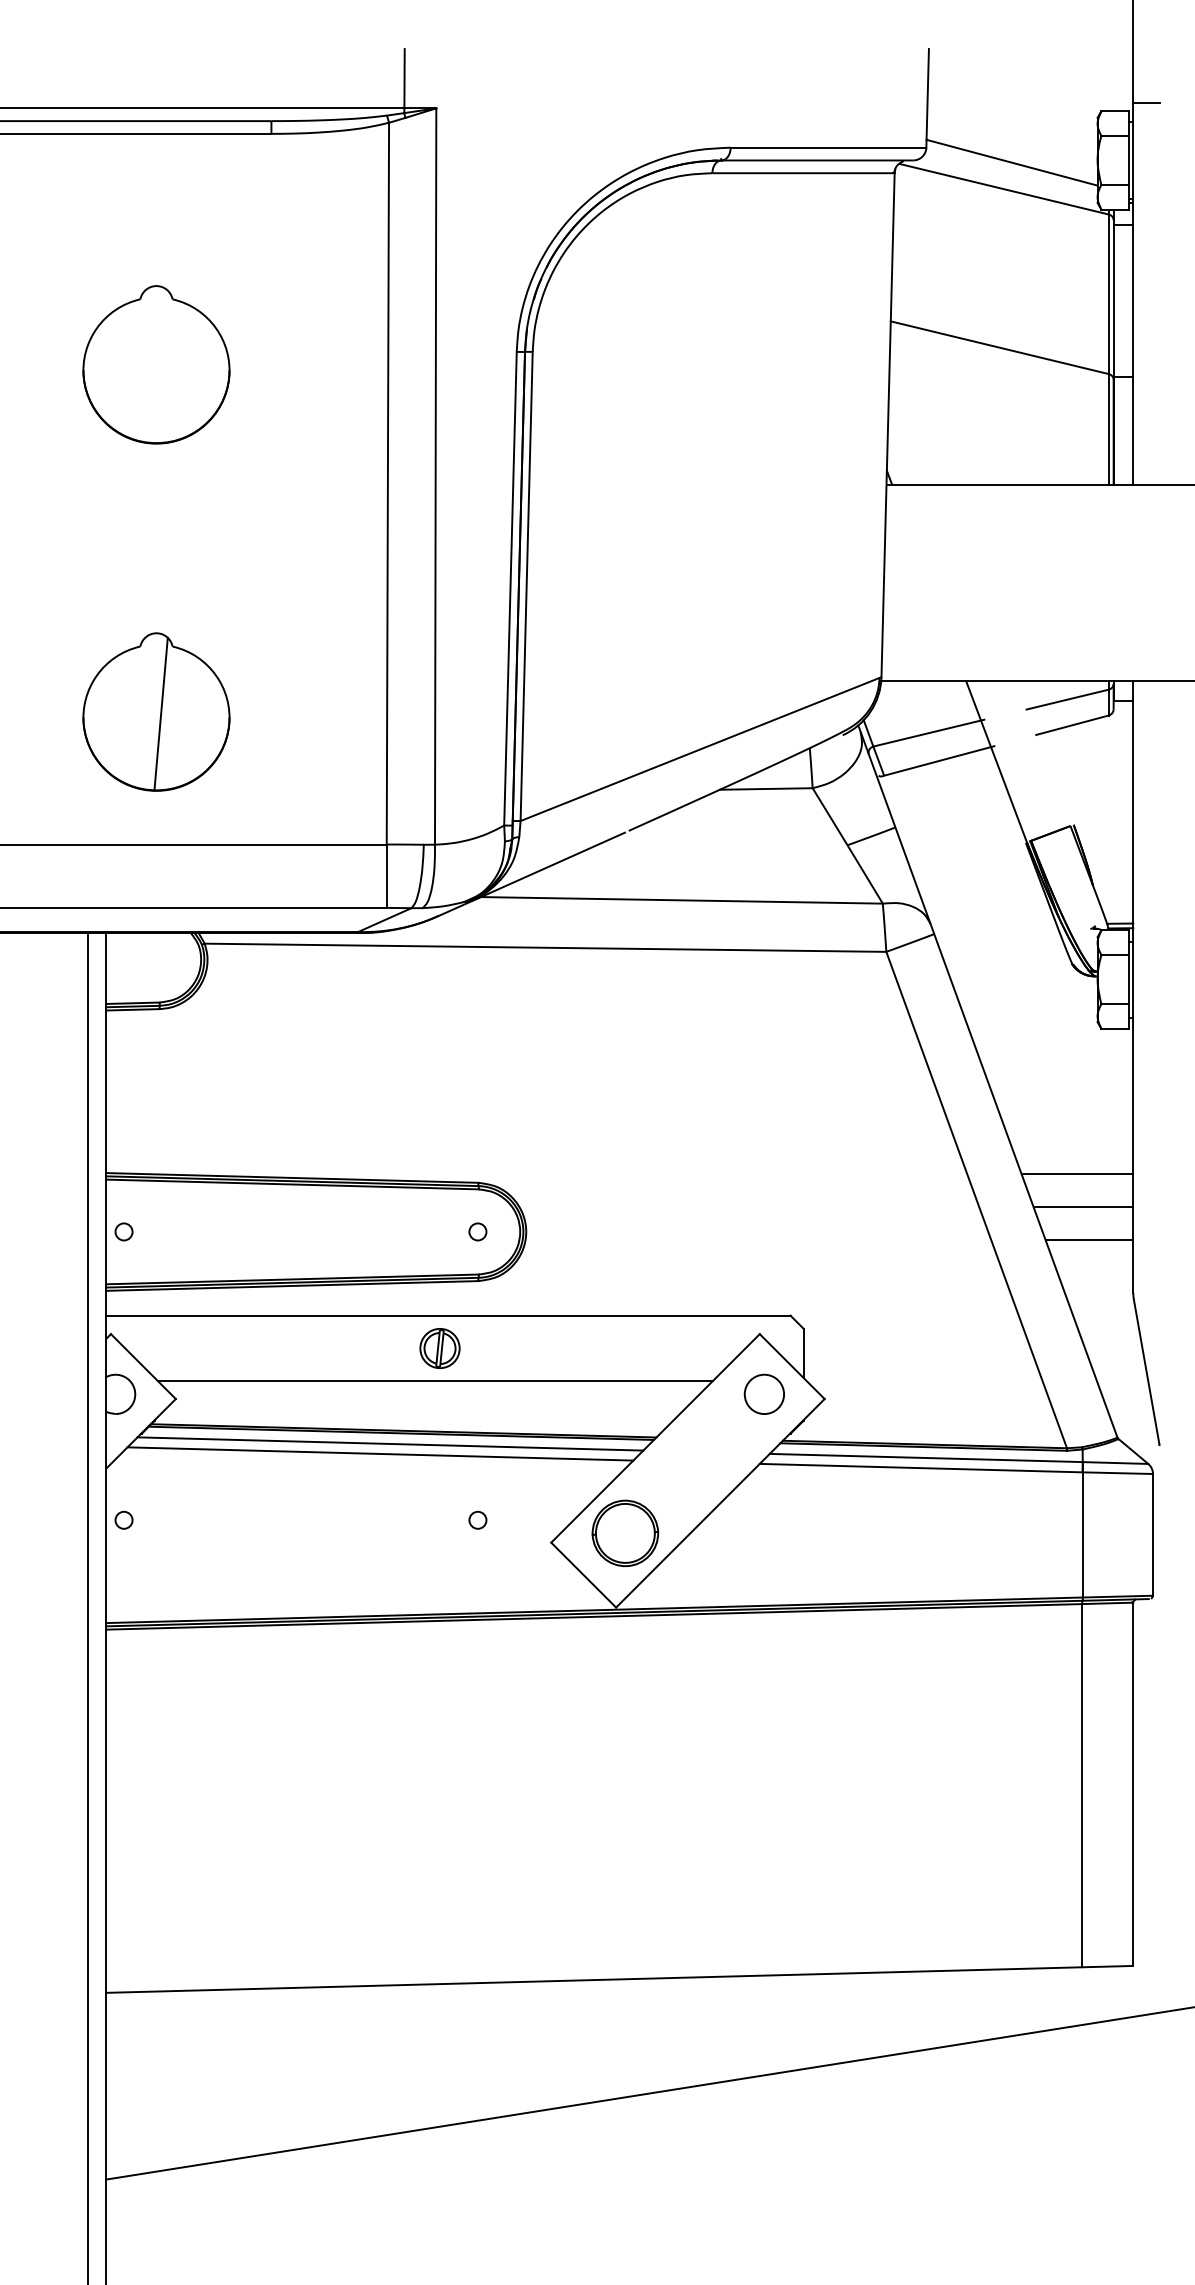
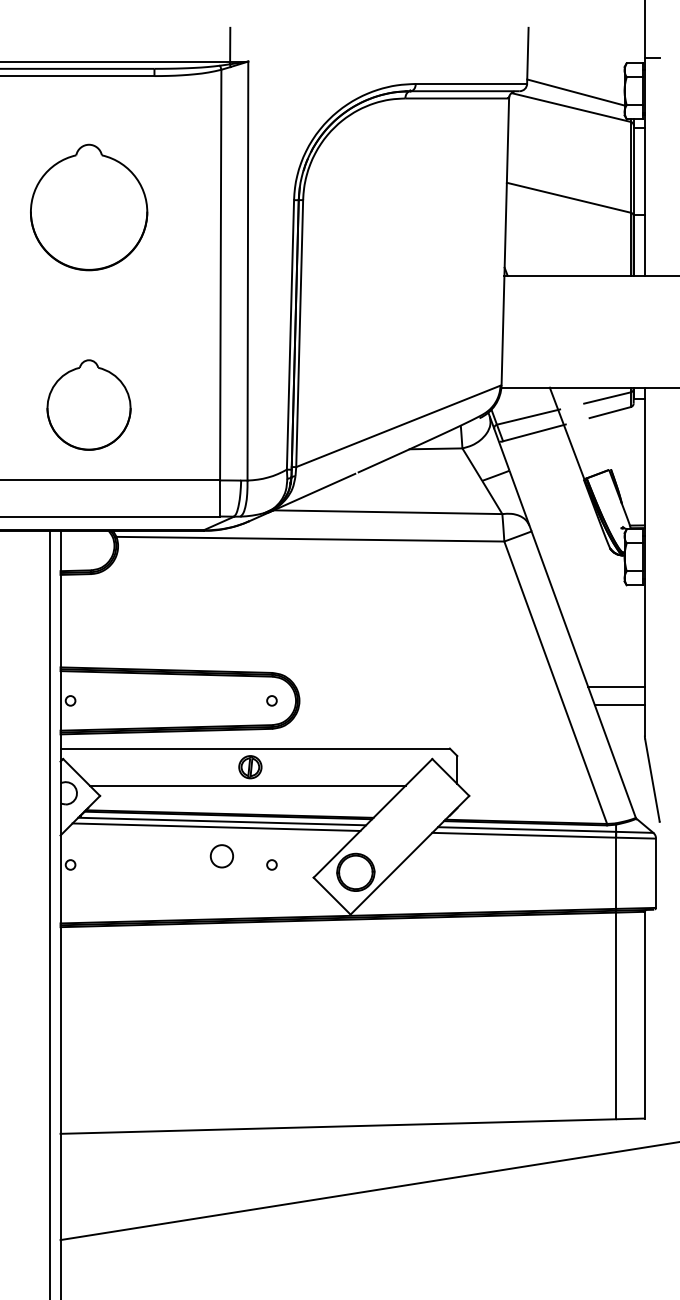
part: (155, 364) -> (88, 207), size x1.4
line: (160, 712) -> (91, 405), removed
line: (1076, 1175) -> (612, 668), removed
circle: (763, 1394) -> (221, 856), moved

